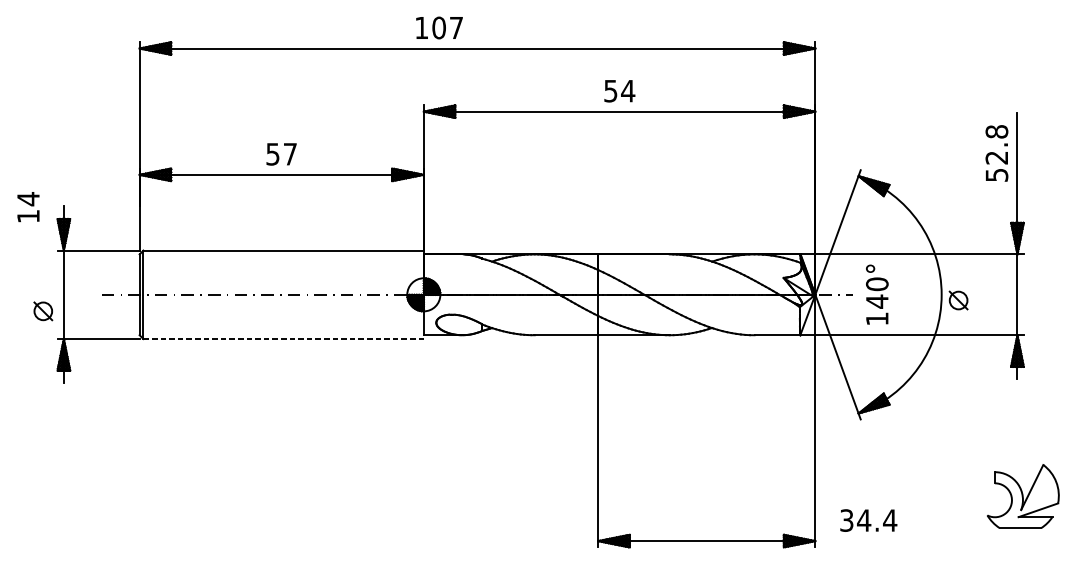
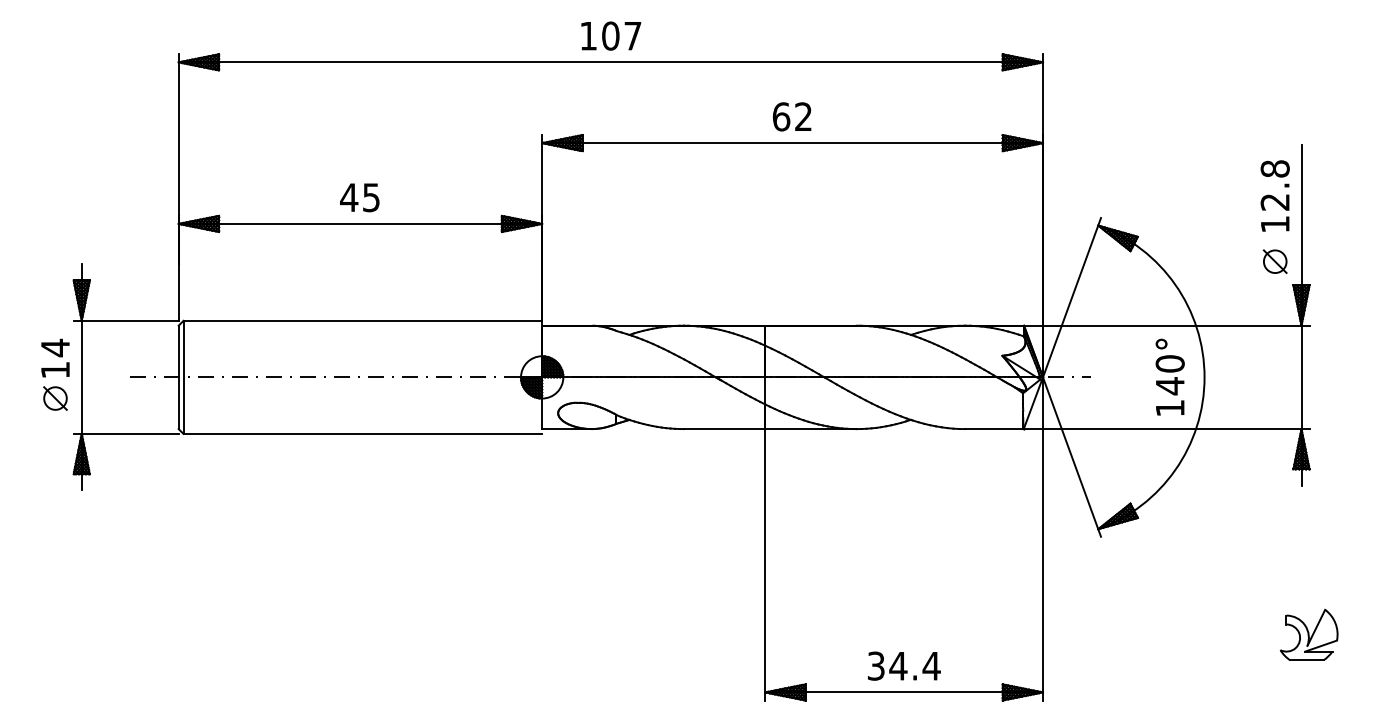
text: (439, 27) -> (611, 35), moved
text: (619, 90) -> (792, 116), 54 -> 62
text: (281, 154) -> (359, 197), 57 -> 45
text: (997, 175) -> (1275, 224), 52.8 -> 12.8
text: (28, 206) -> (55, 357), moved
text: (876, 294) -> (1169, 376), moved
part: (958, 300) -> (1274, 261), moved
line: (284, 338) -> (363, 433), dashed -> solid
part: (1023, 495) -> (1309, 634), size x0.62
text: (868, 520) -> (904, 665), moved

